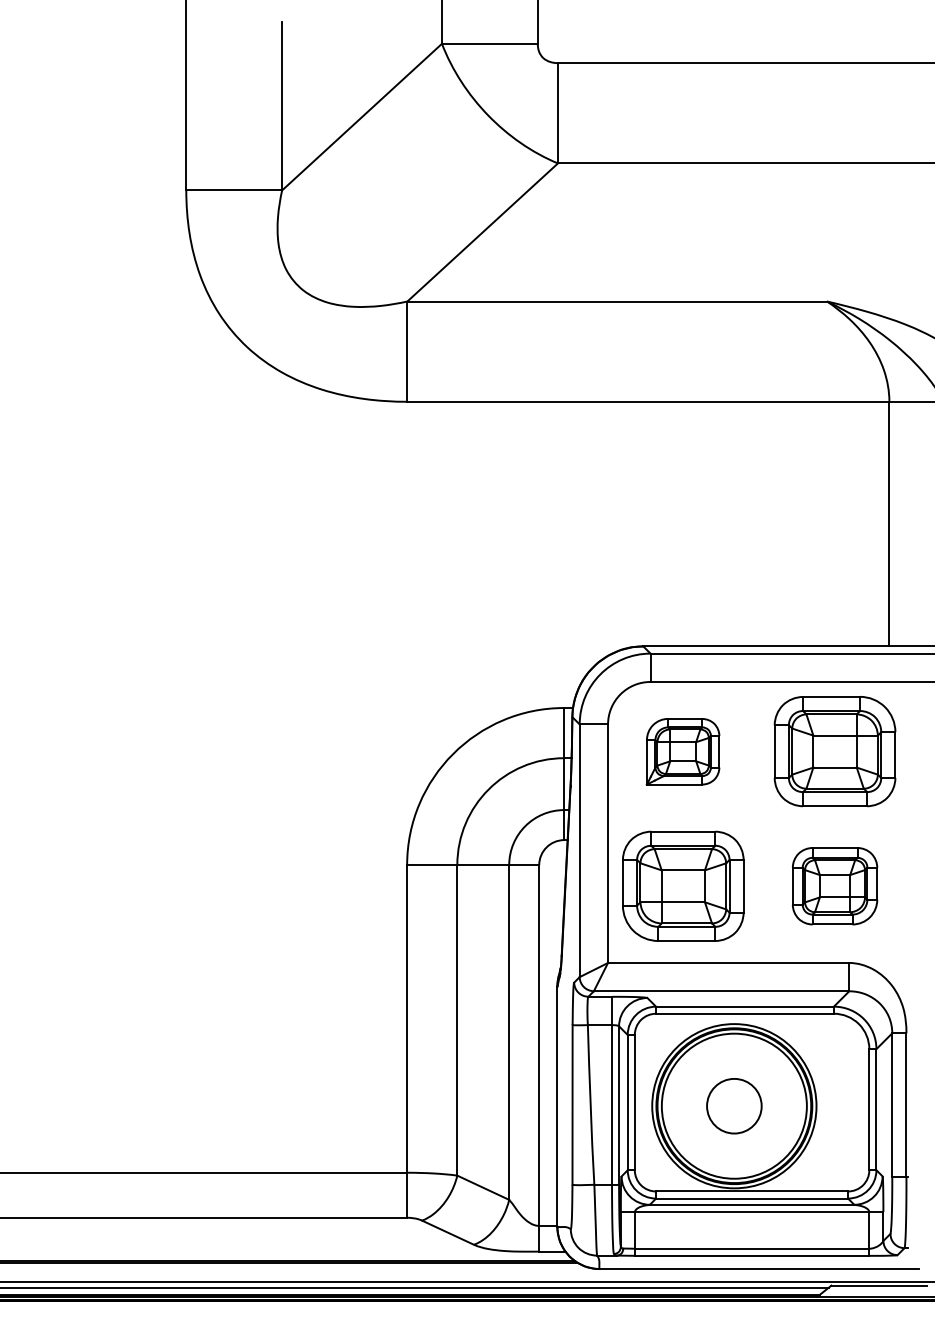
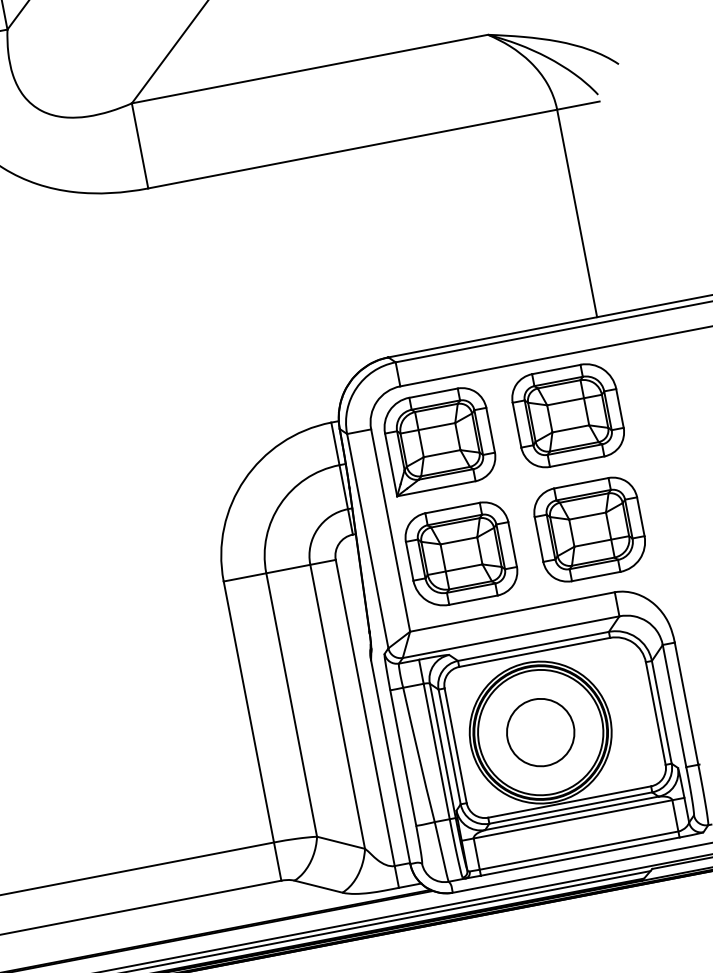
part: (682, 751) -> (438, 440), size x1.67
part: (834, 885) -> (589, 529), size x1.43
circle: (734, 1106) -> (540, 732), size x1.43

